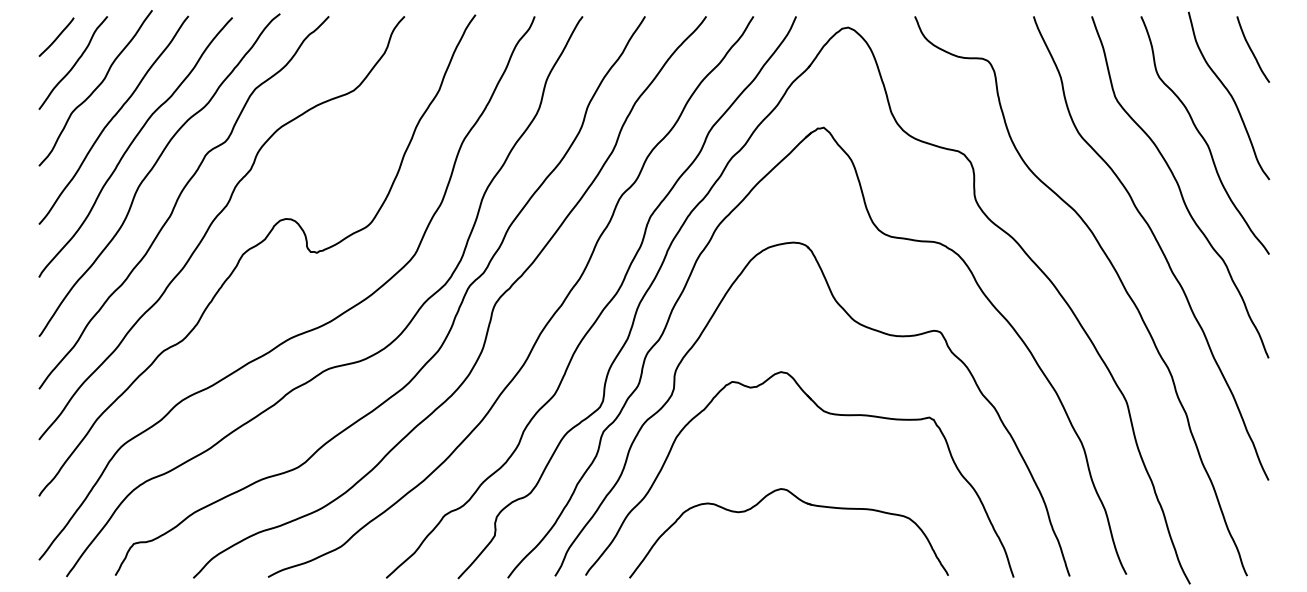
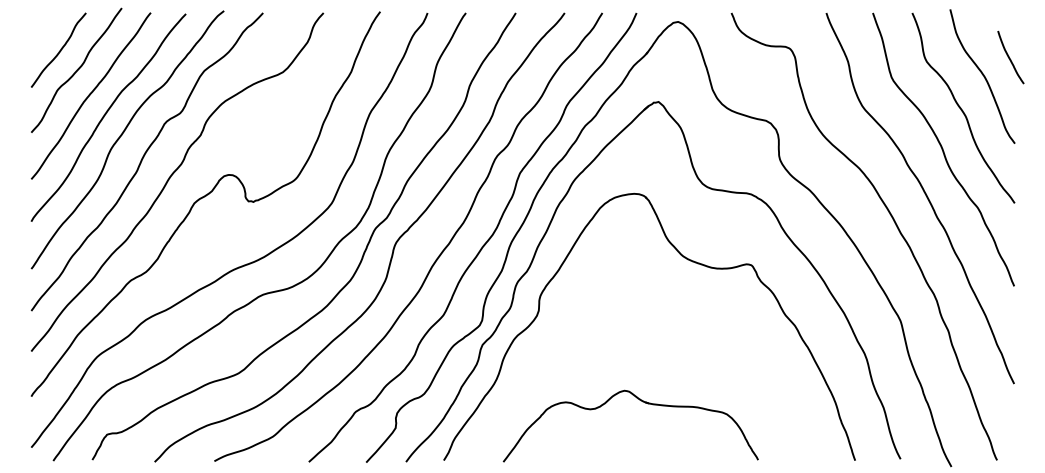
line: (56, 37) -> (45, 29), removed
curve: (1251, 49) -> (1009, 57), moved
part: (826, 413) -> (660, 330), removed

